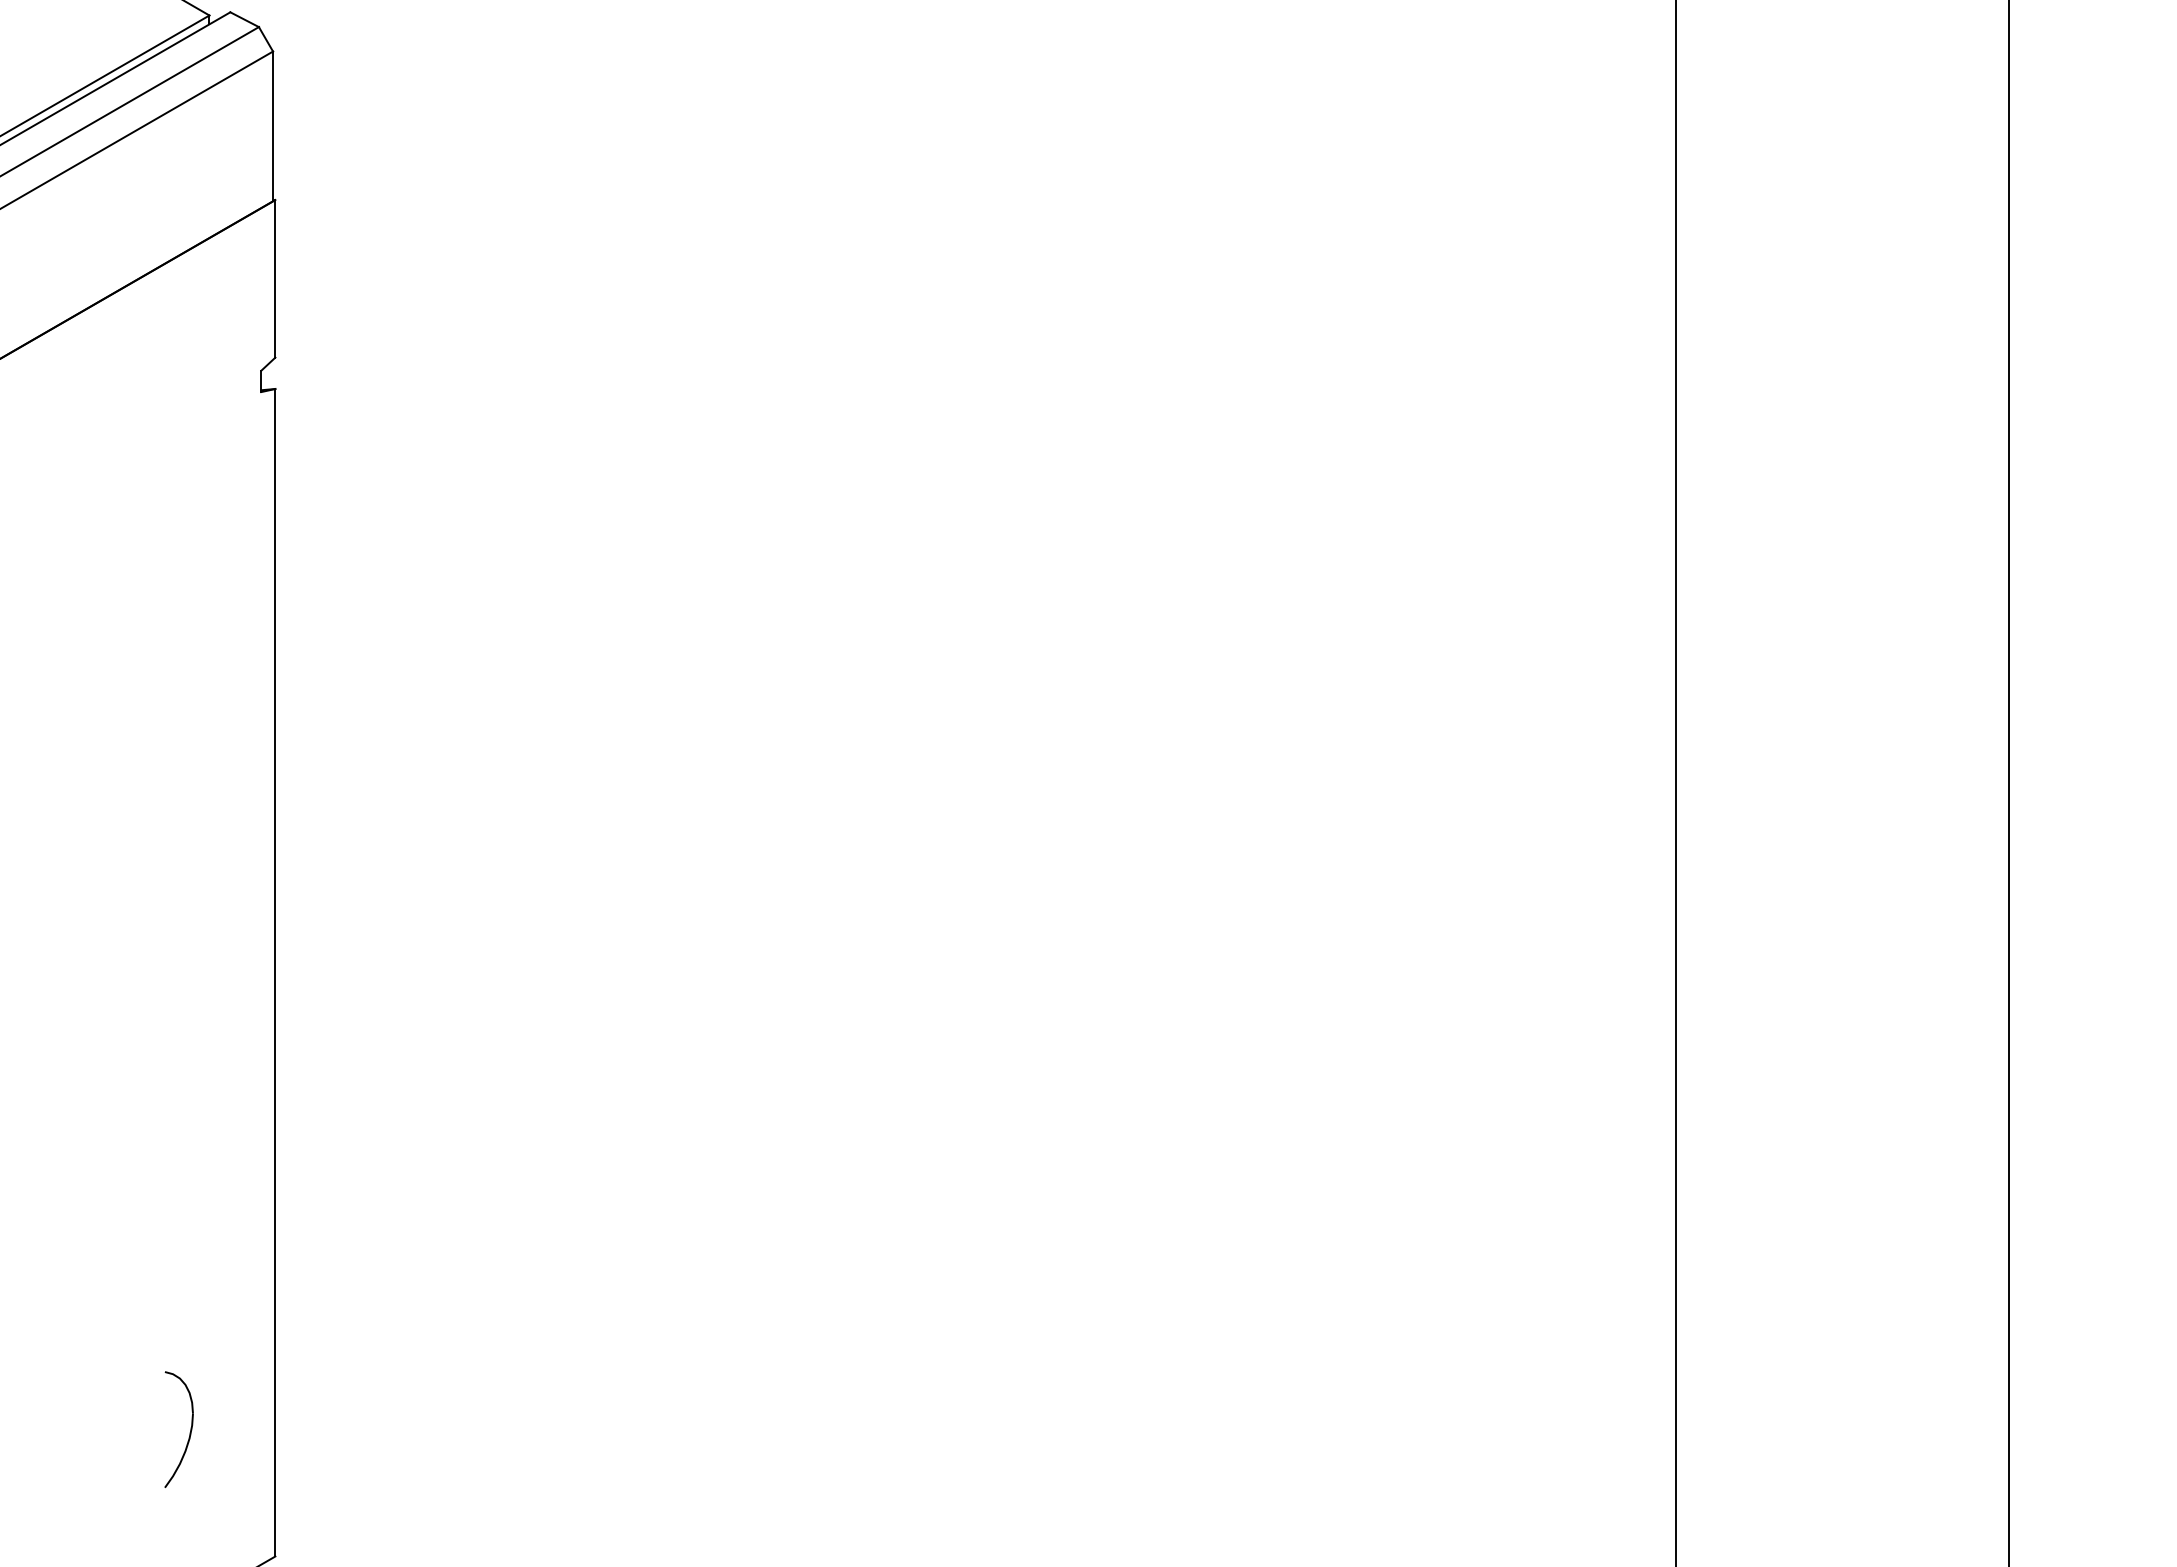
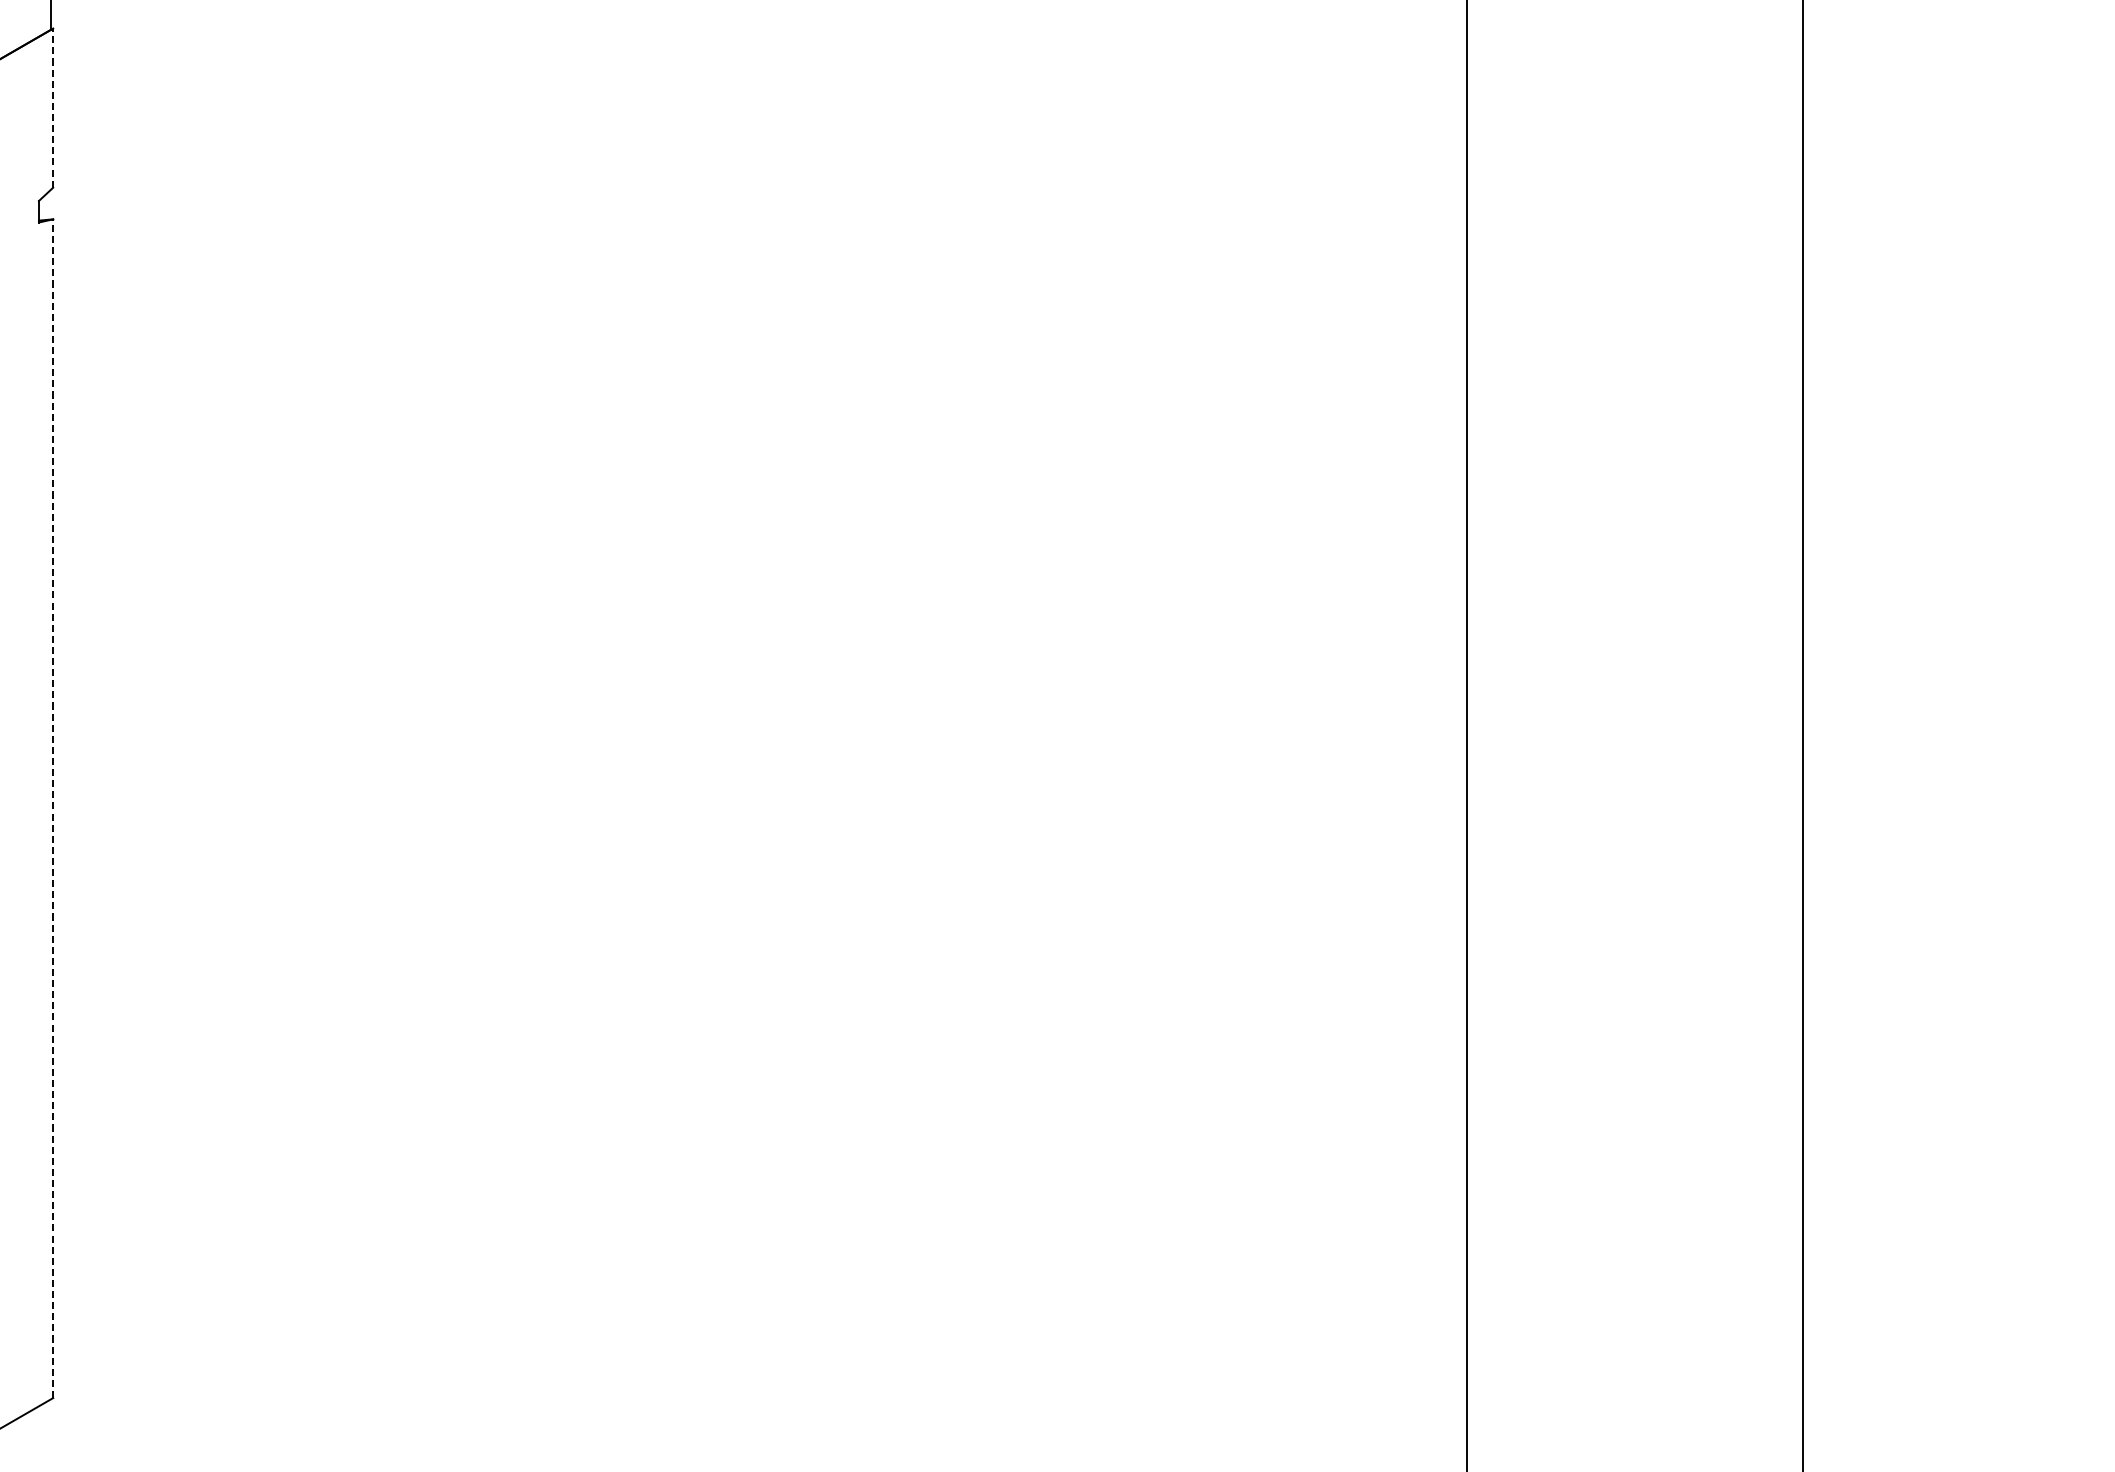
line: (275, 278) -> (53, 107), solid -> dashed
line: (275, 972) -> (53, 808), solid -> dashed

